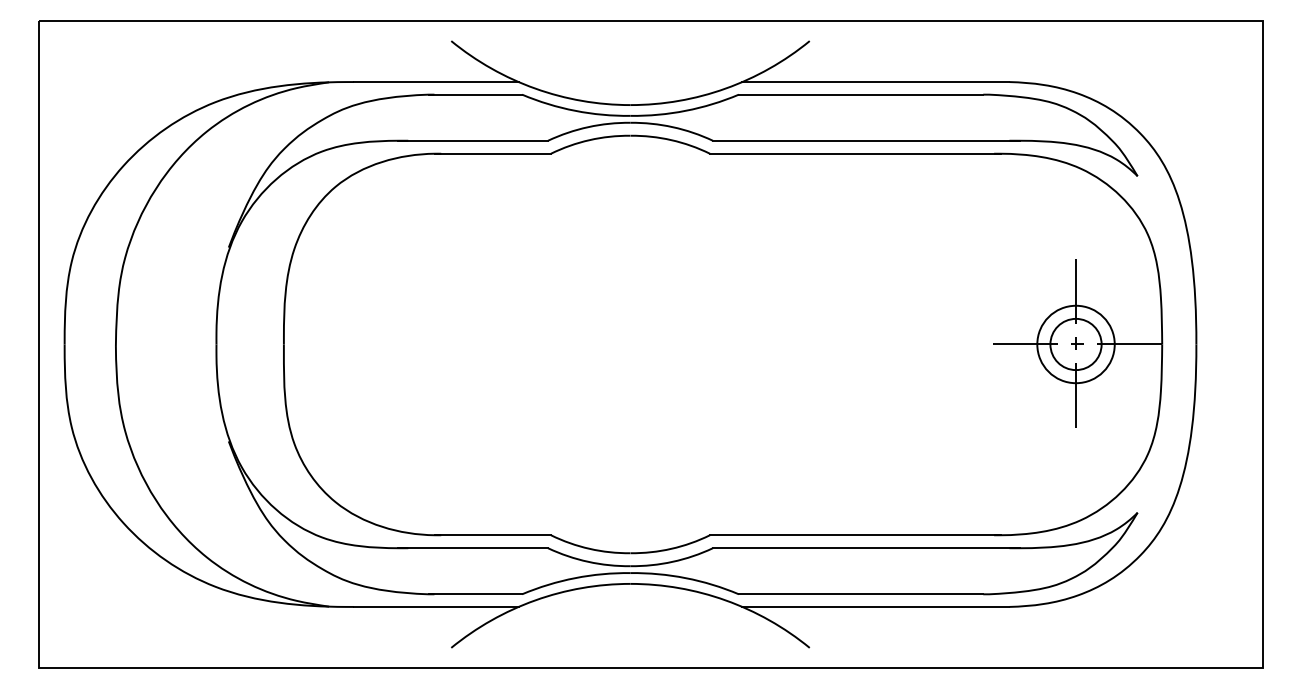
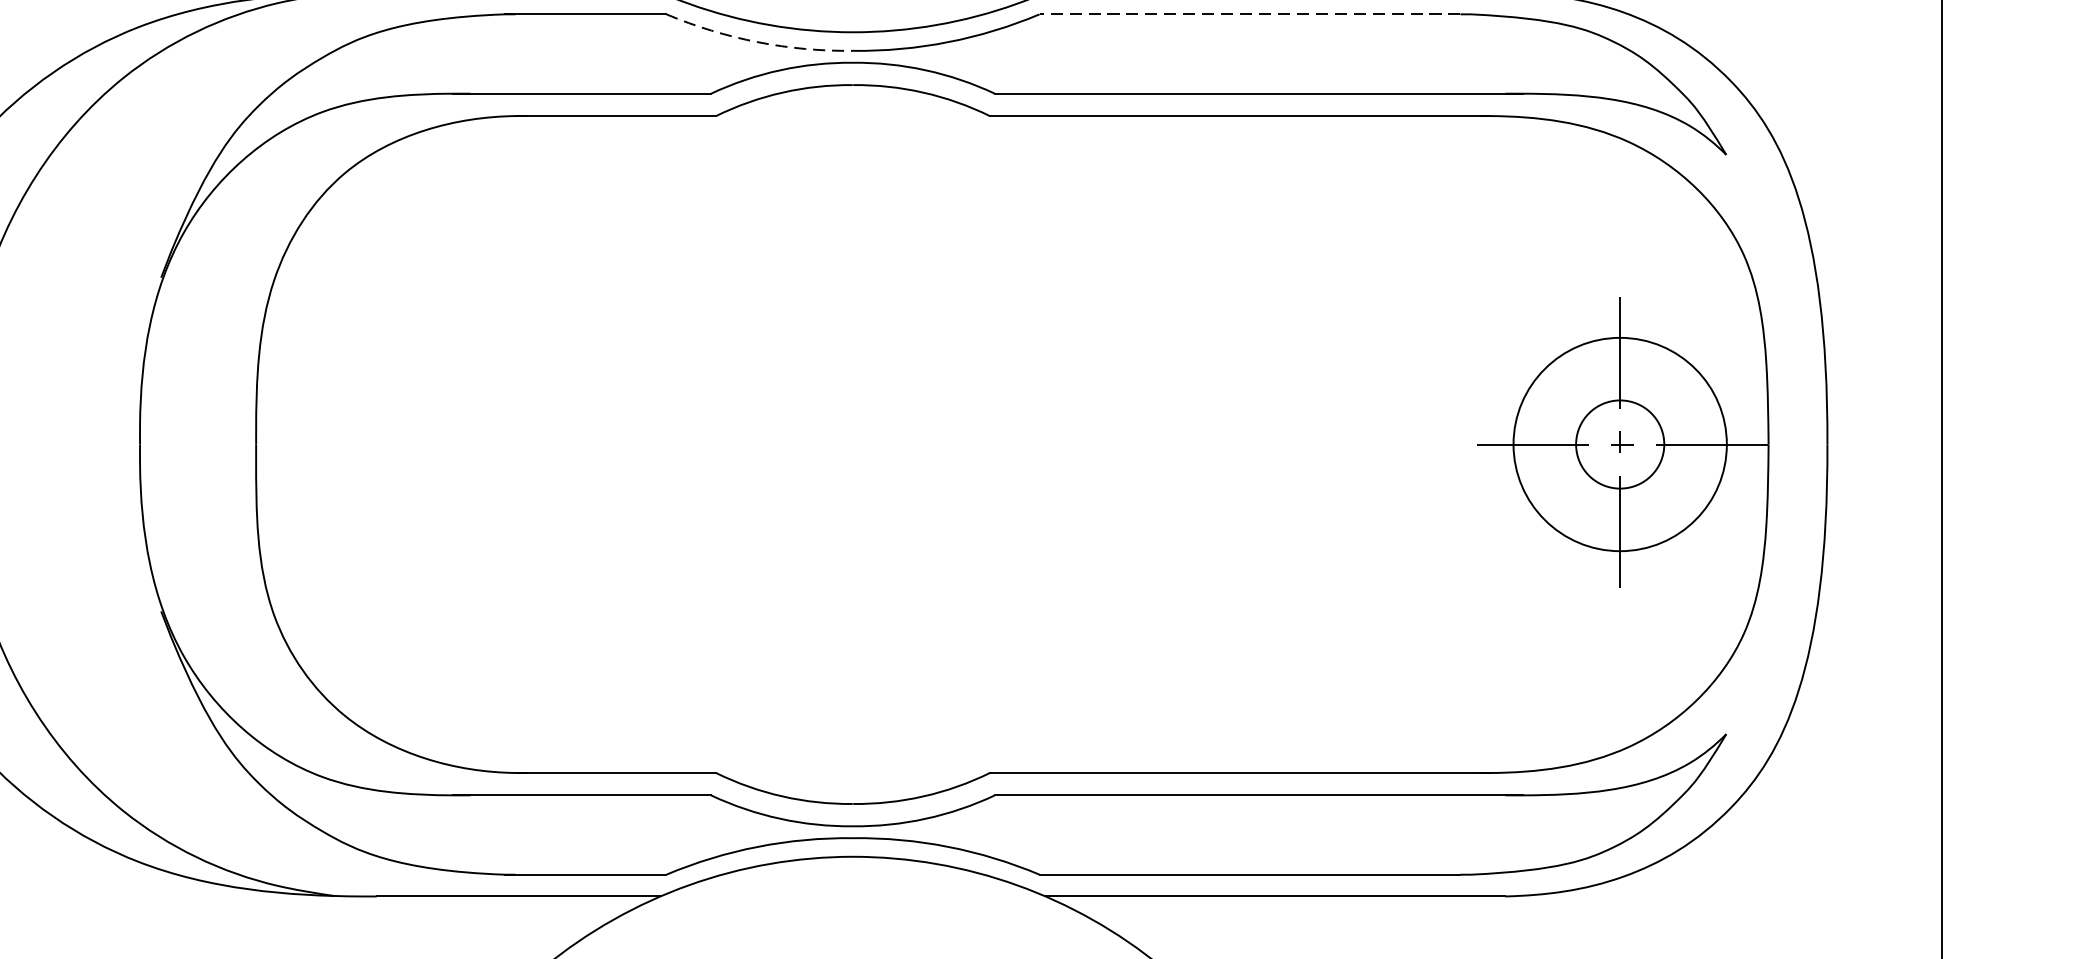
line: (860, 94) -> (1249, 14), solid -> dashed
arc: (575, 110) -> (758, 41), solid -> dashed
circle: (1075, 344) -> (1619, 444), size x1.6

